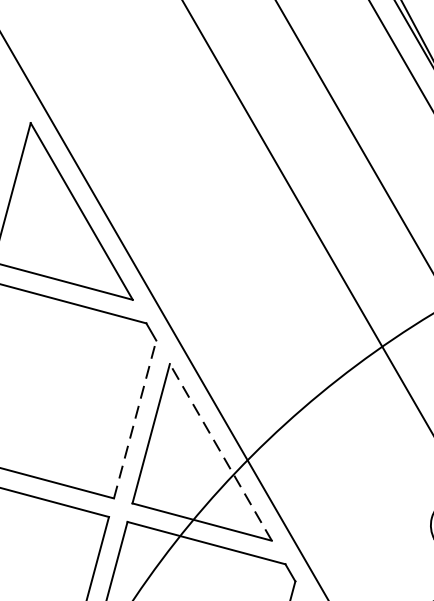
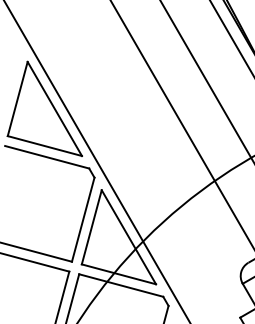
line: (135, 419) -> (83, 219), dashed -> solid
line: (220, 451) -> (128, 236), dashed -> solid

